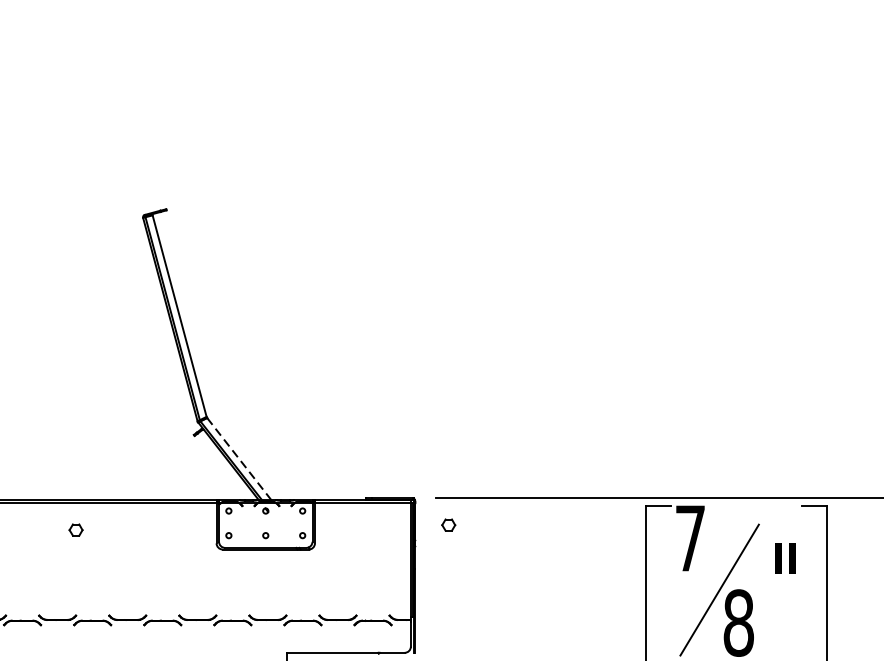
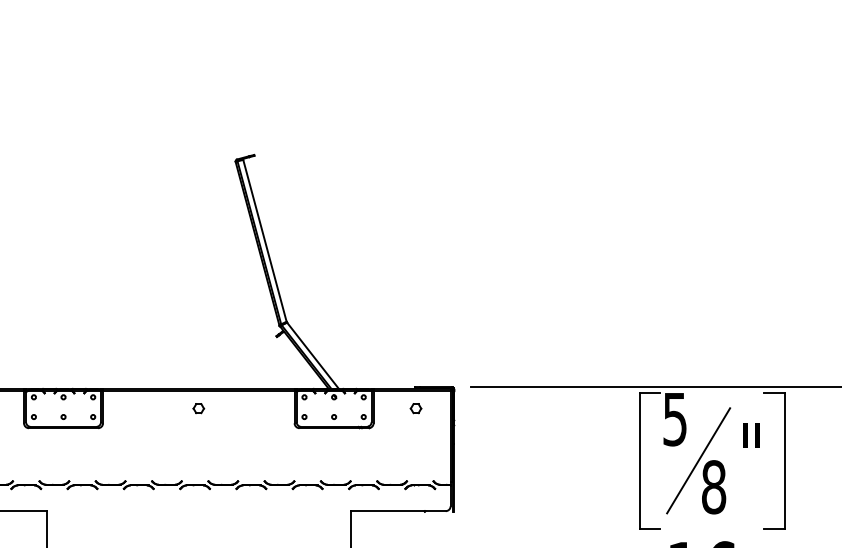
line: (238, 458) -> (312, 355), dashed -> solid
part: (448, 524) -> (415, 408), moved
part: (75, 529) -> (198, 408), moved
text: (689, 538) -> (674, 419), 7 -> 5

